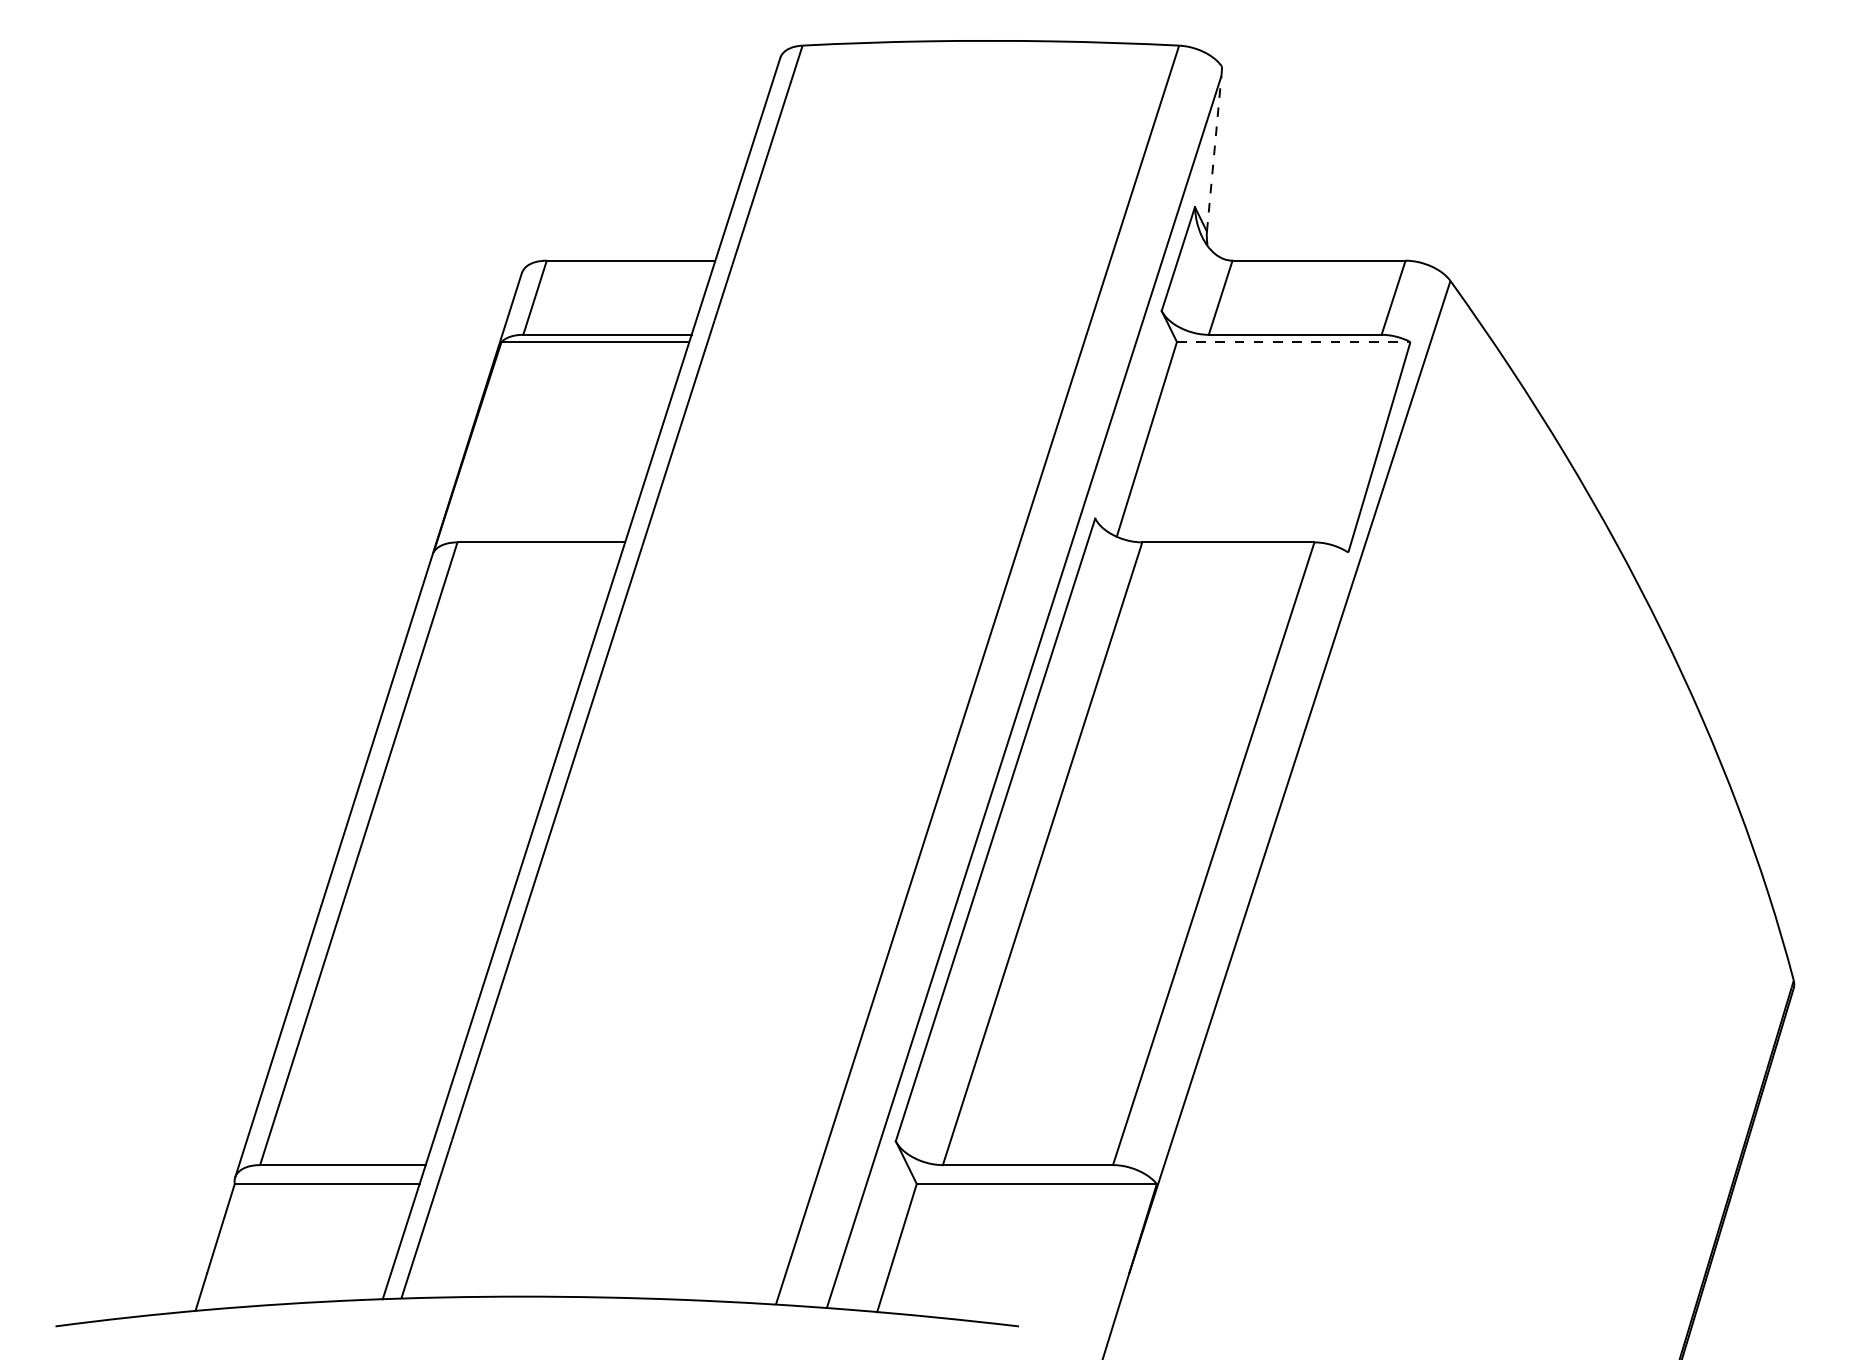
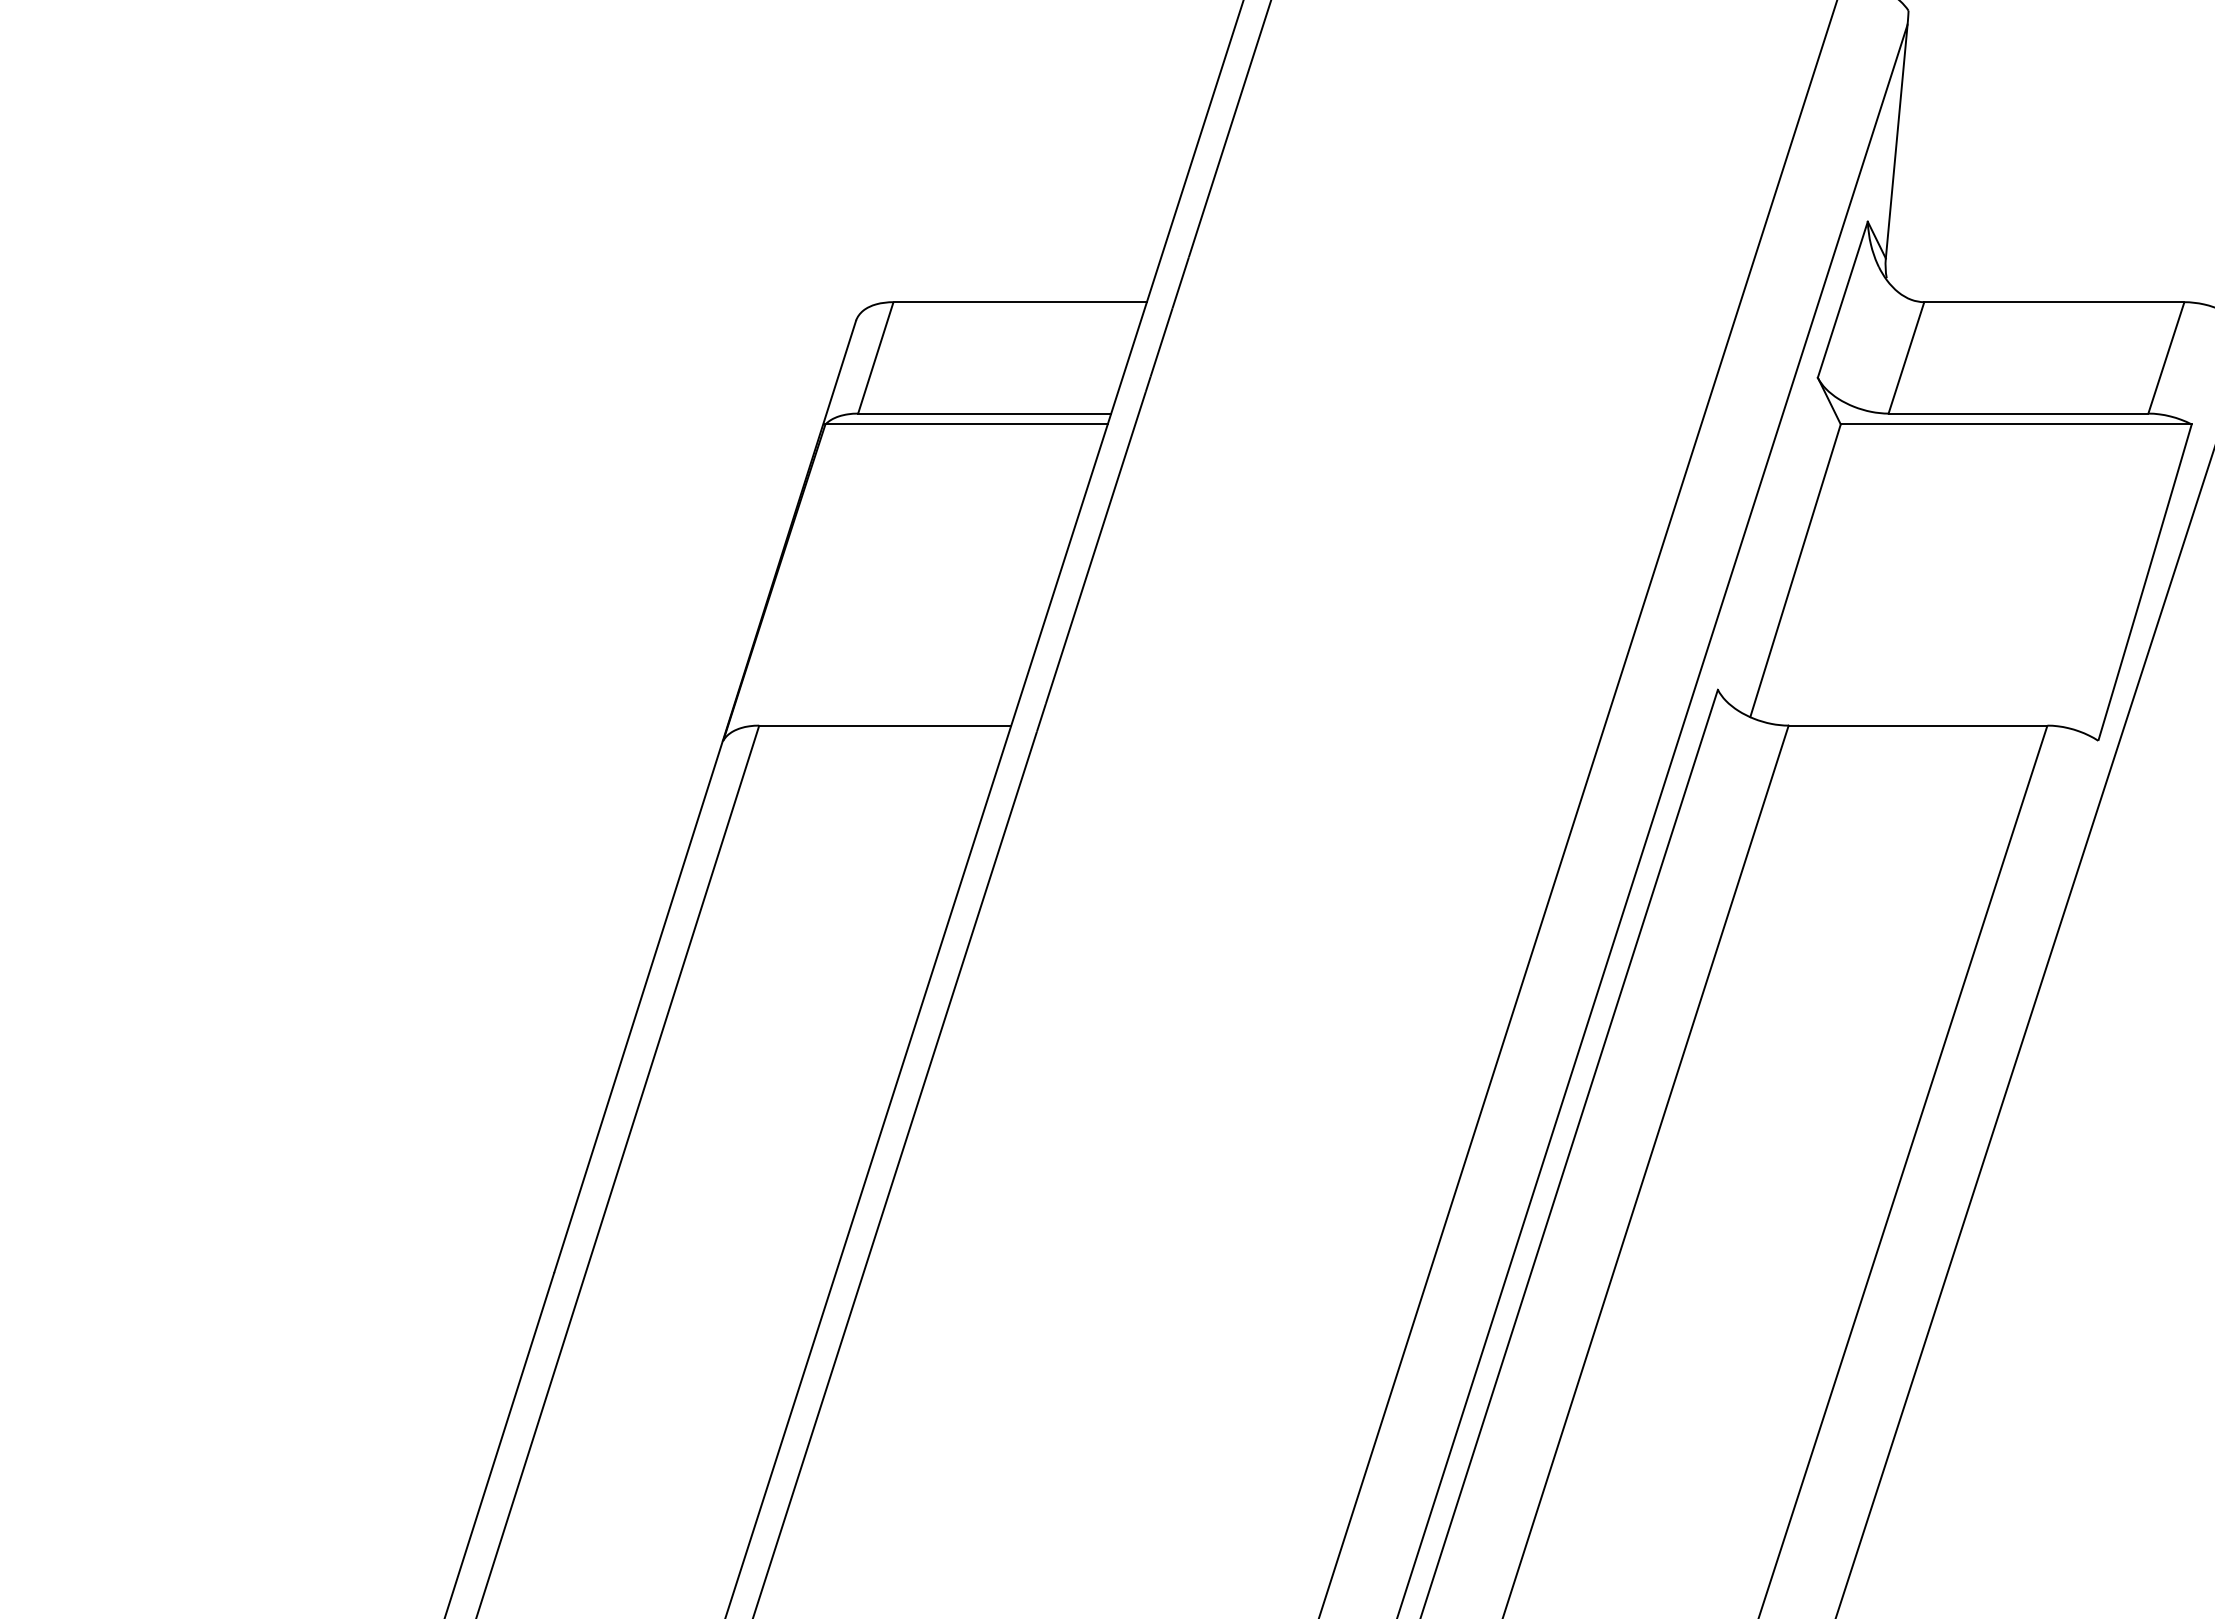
line: (1214, 153) -> (1897, 141), dashed -> solid
line: (1293, 342) -> (2015, 425), dashed -> solid

